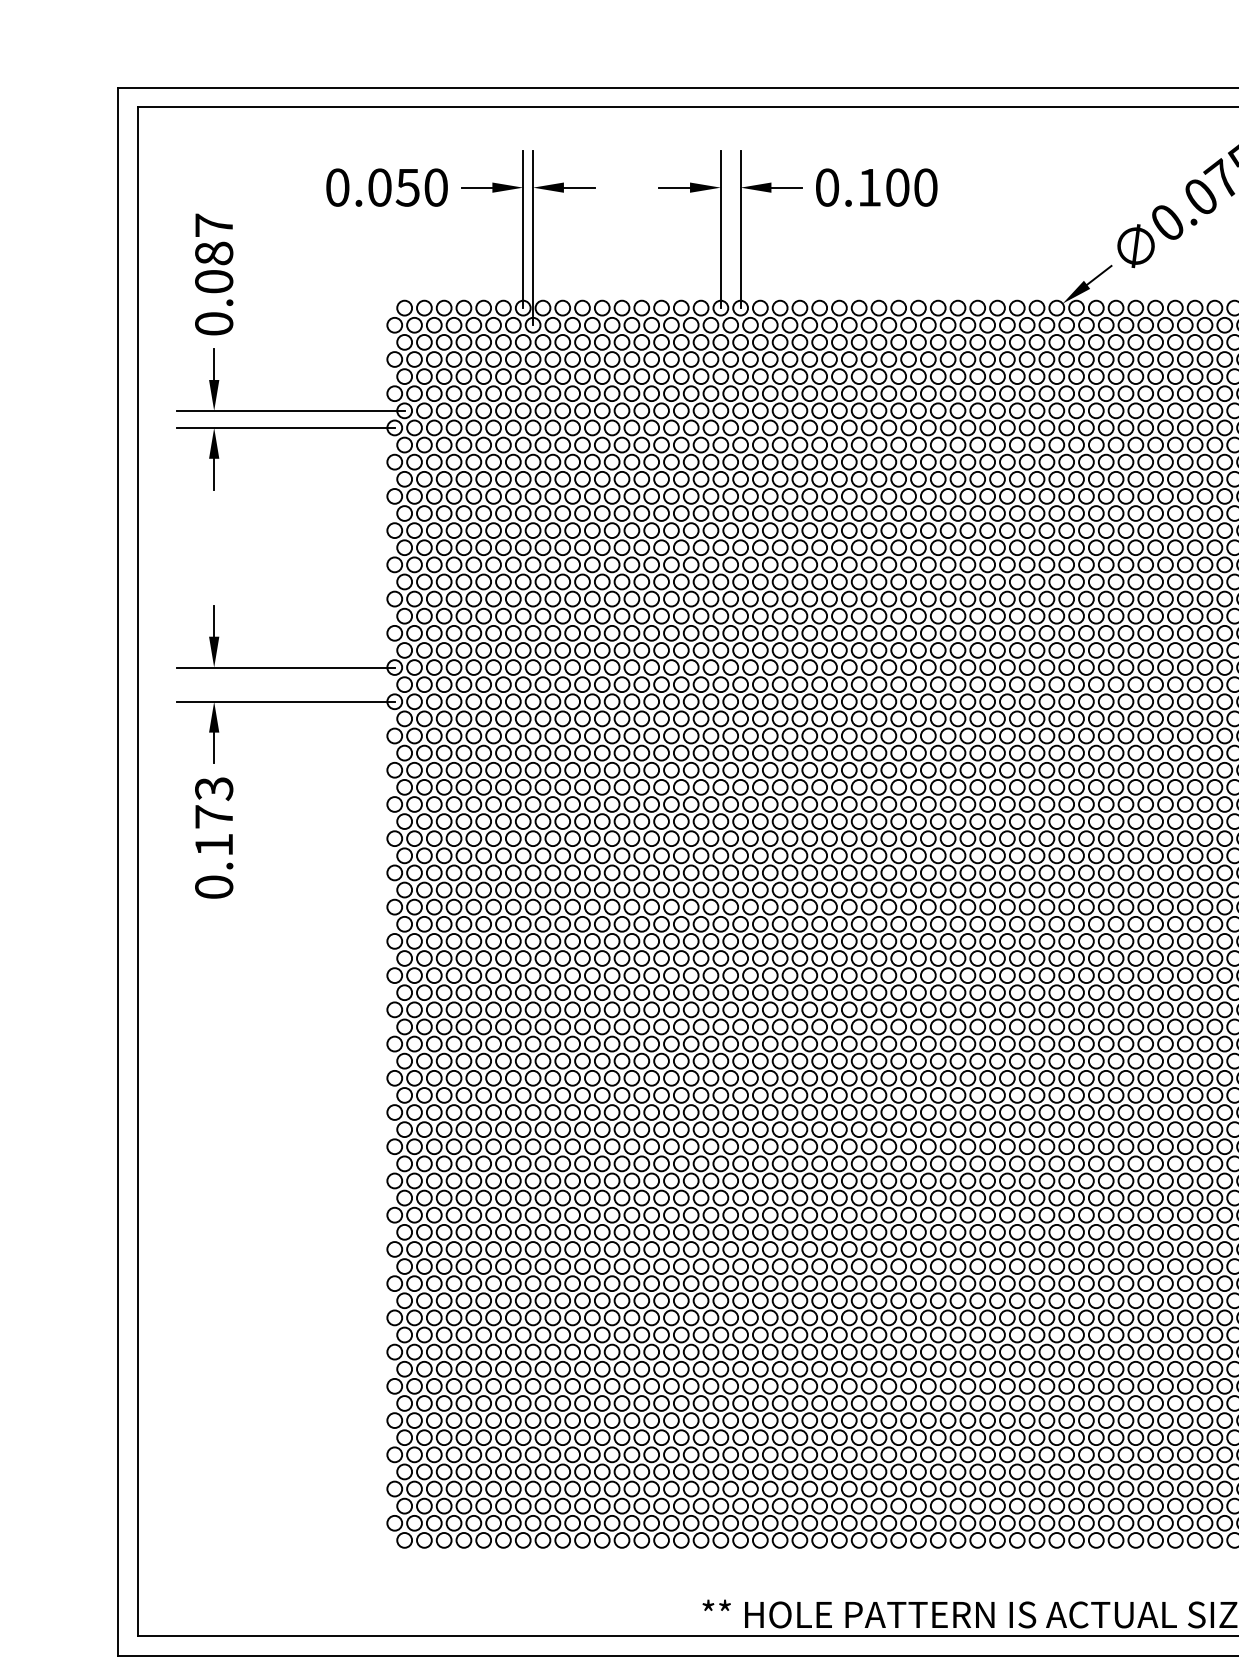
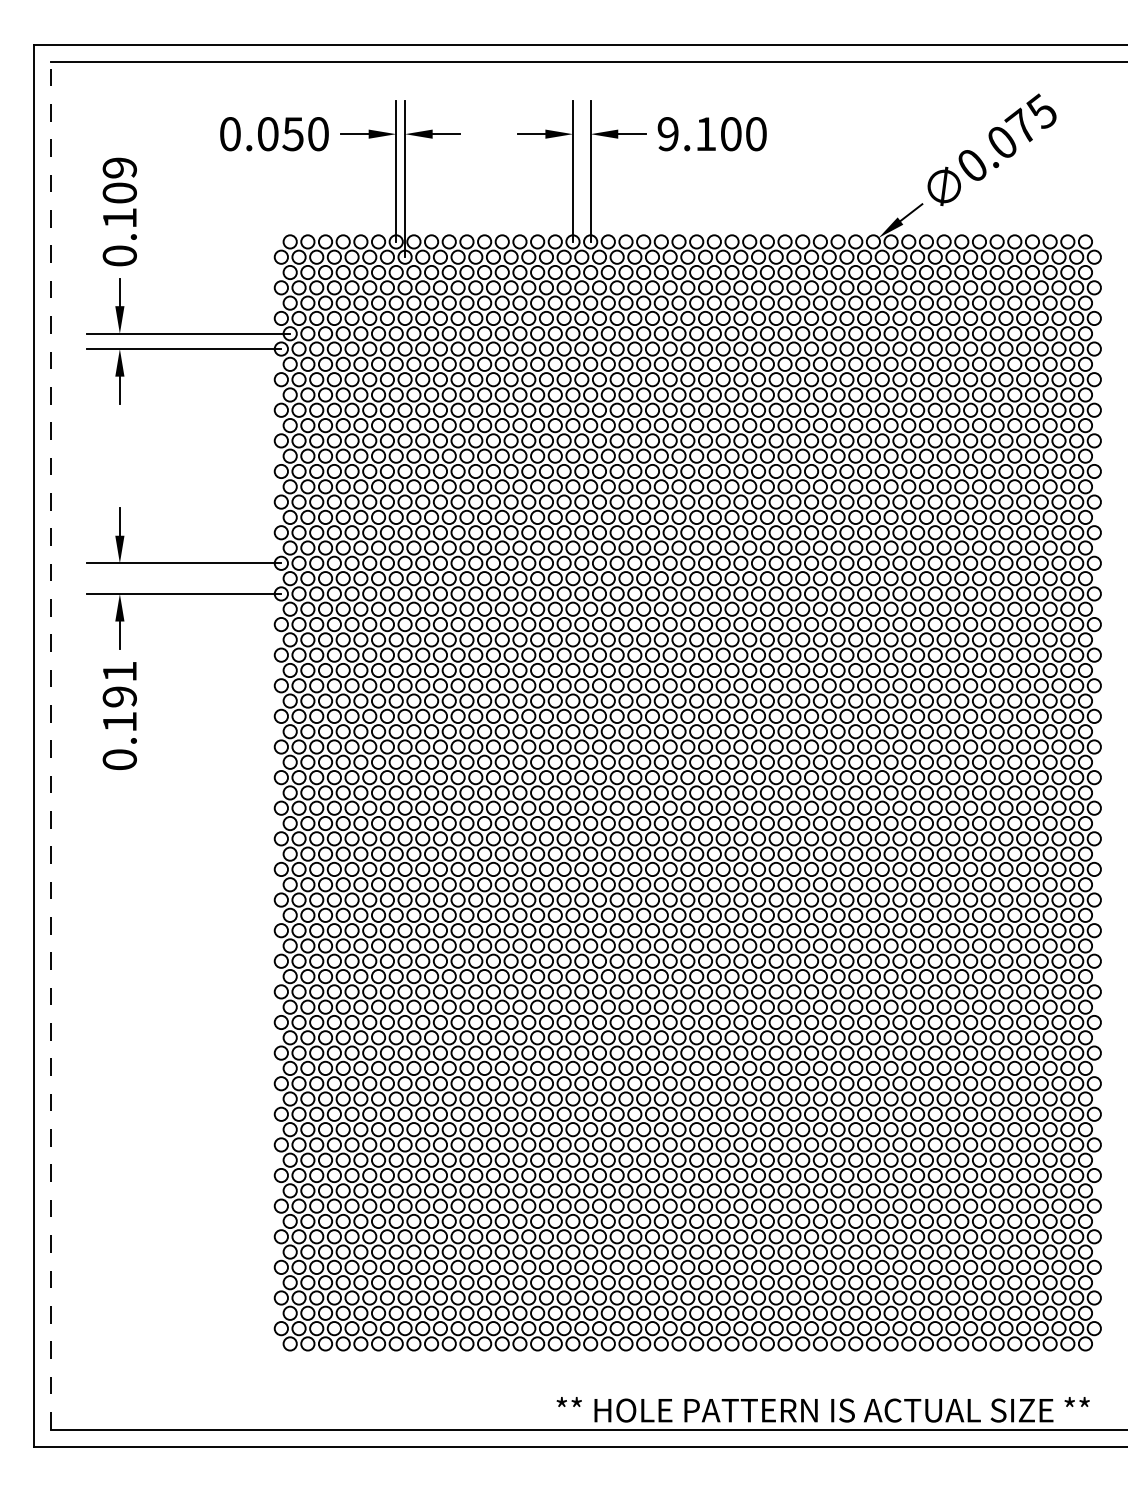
text: (826, 188) -> (667, 134), 0.100 -> 9.100
text: (213, 252) -> (119, 192), 0.087 -> 0.109
text: (213, 803) -> (119, 684), 0.173 -> 0.191
line: (137, 871) -> (51, 745), solid -> dashed

